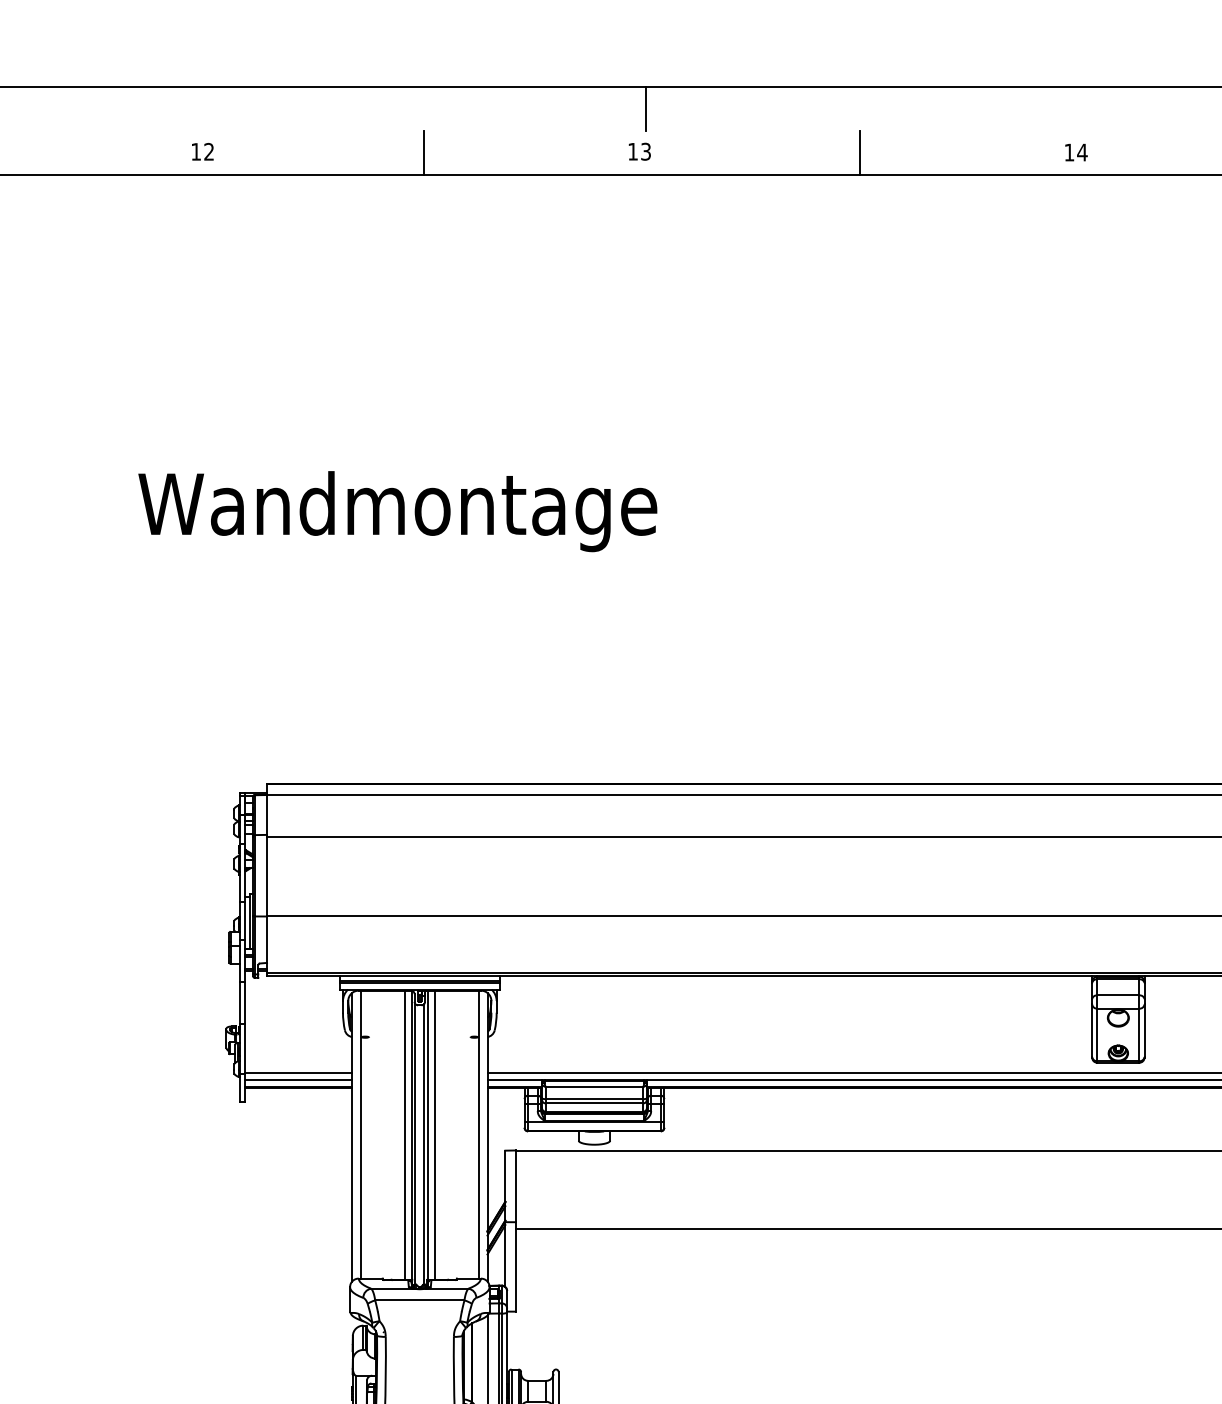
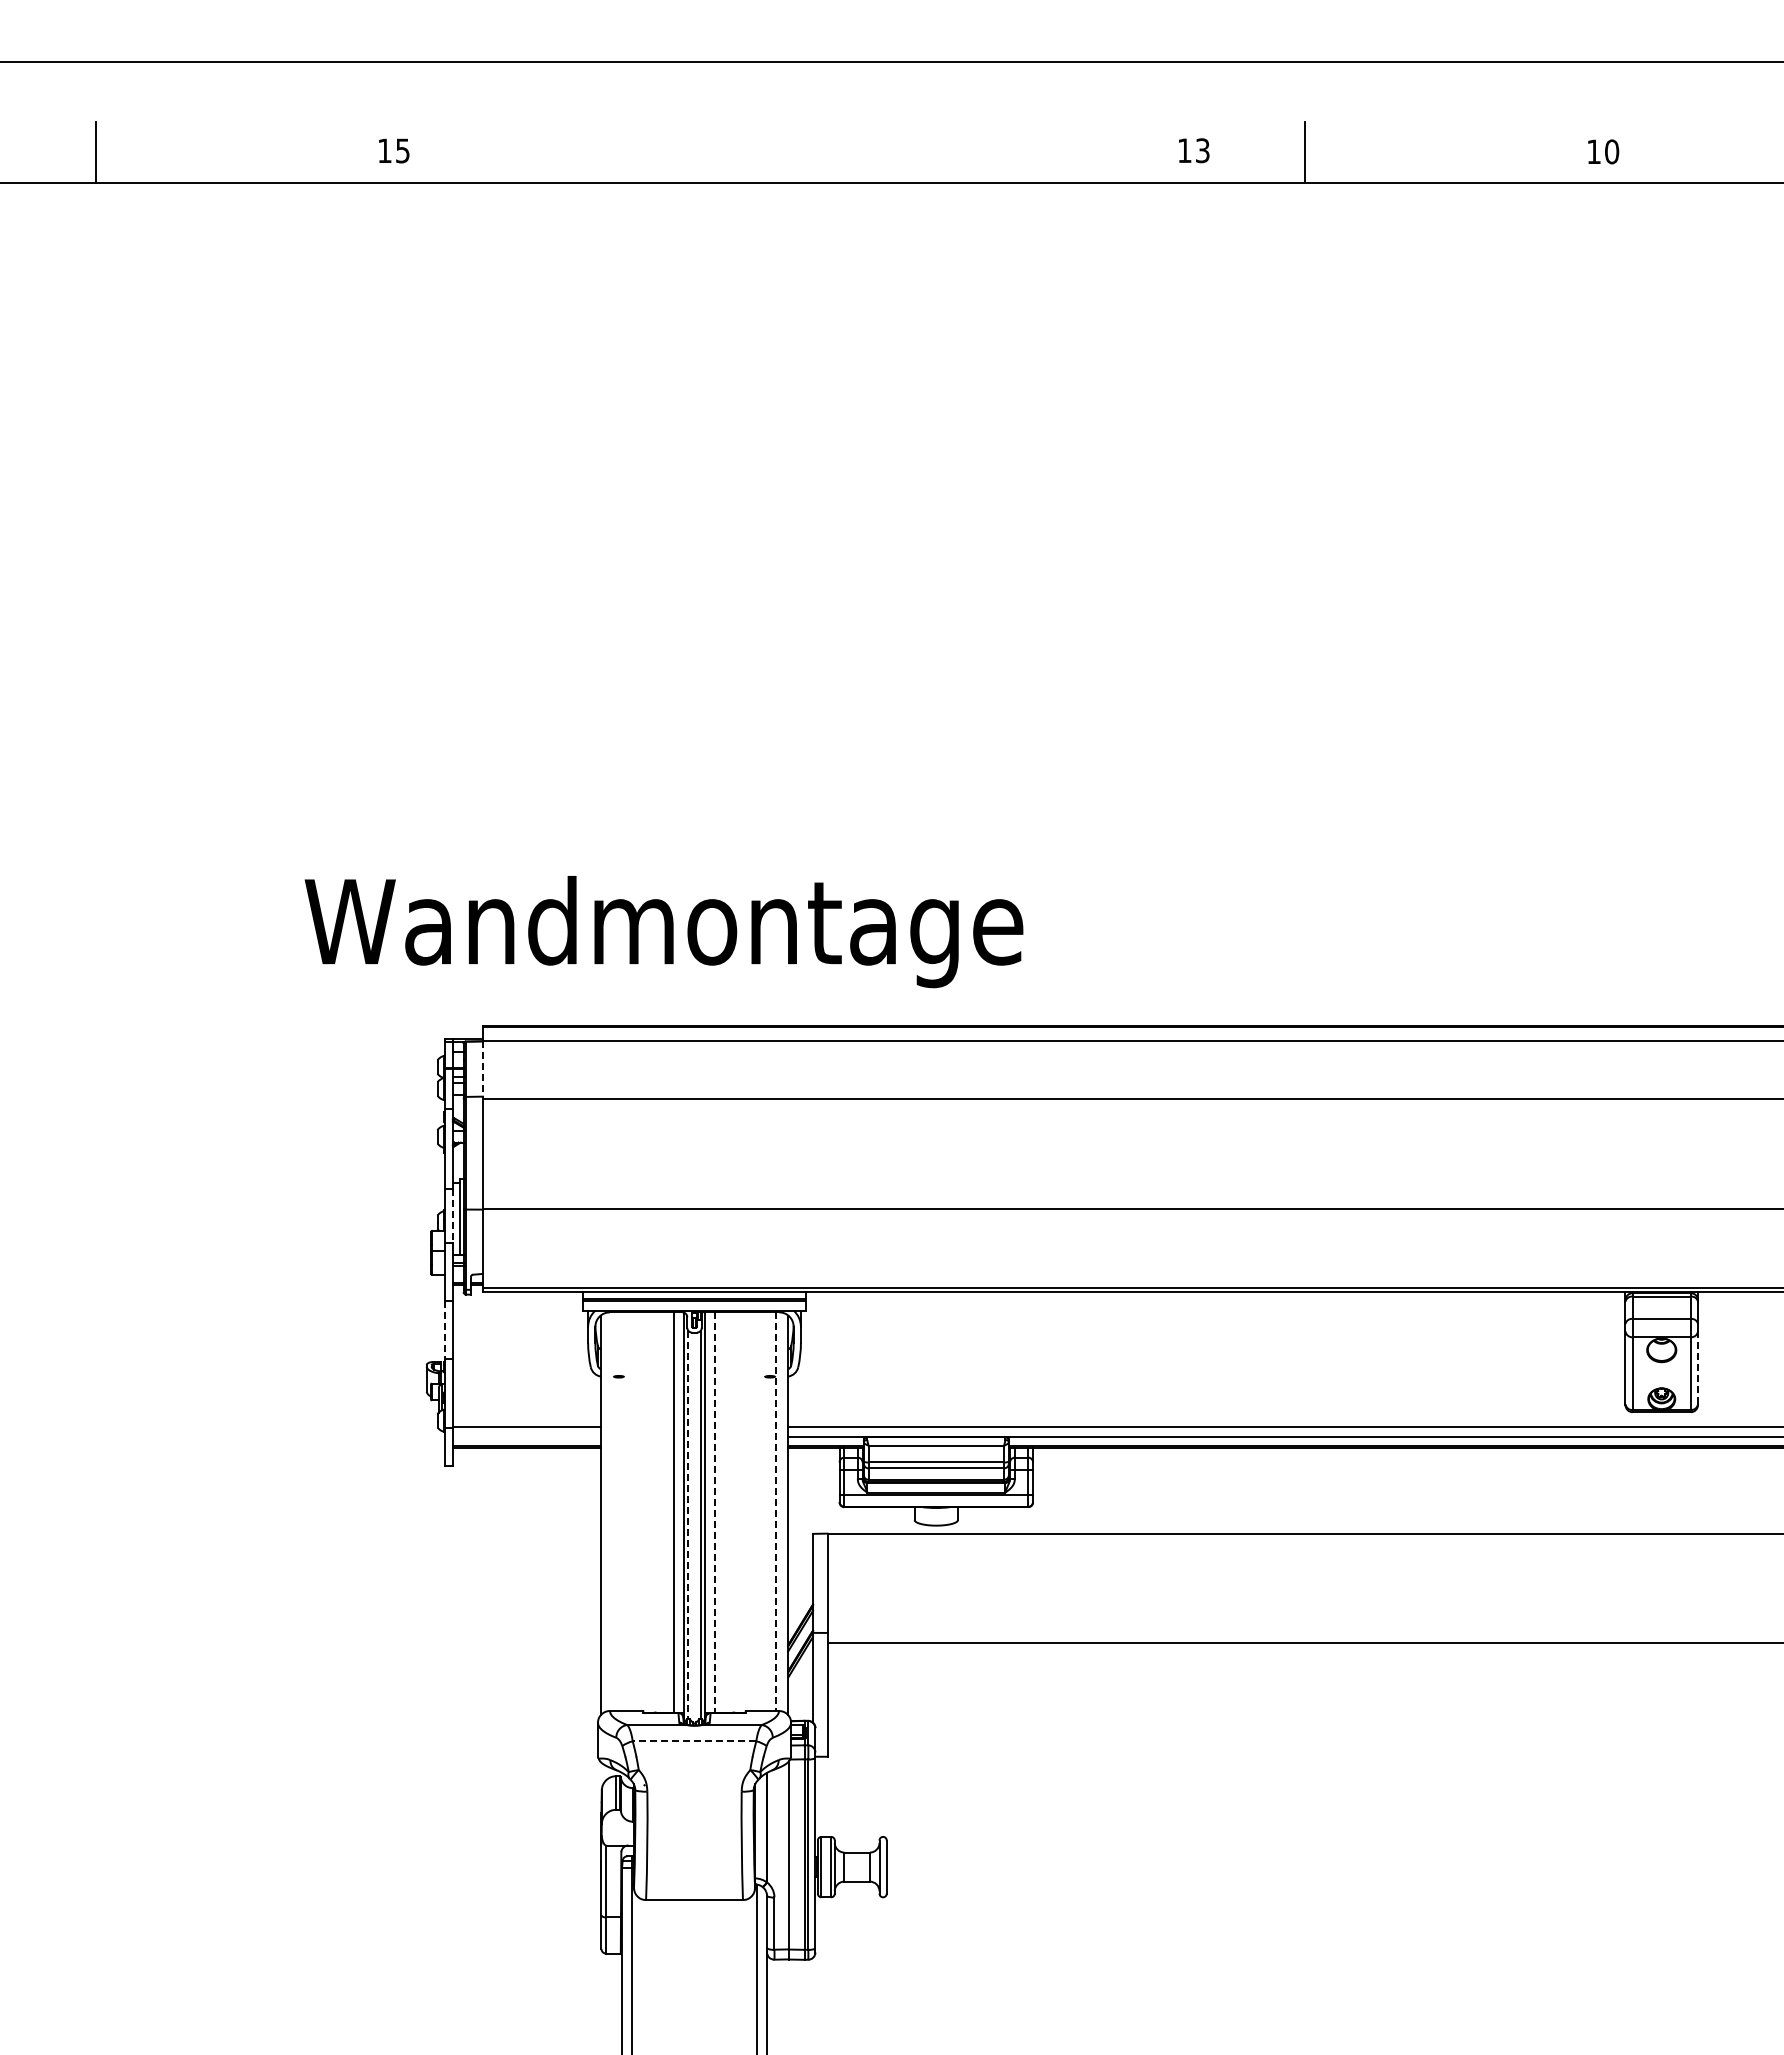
line: (646, 108) -> (1008, 91), removed
text: (208, 151) -> (402, 150), 12 -> 15
text: (640, 151) -> (1194, 150), moved
text: (1082, 152) -> (1611, 151), 14 -> 10
line: (424, 153) -> (700, 152), removed
text: (397, 511) -> (663, 932), moved
line: (266, 815) -> (482, 1069), solid -> dashed
line: (245, 920) -> (452, 1215), solid -> dashed
line: (239, 1003) -> (445, 1330), solid -> dashed
line: (1144, 1031) -> (1698, 1368), solid -> dashed
line: (298, 1080) -> (526, 1436), removed
line: (360, 1134) -> (612, 1511), removed
line: (434, 1135) -> (715, 1513), solid -> dashed
line: (479, 1135) -> (776, 1512), solid -> dashed
line: (415, 1144) -> (688, 1525), solid -> dashed
line: (419, 1300) -> (694, 1741), solid -> dashed

